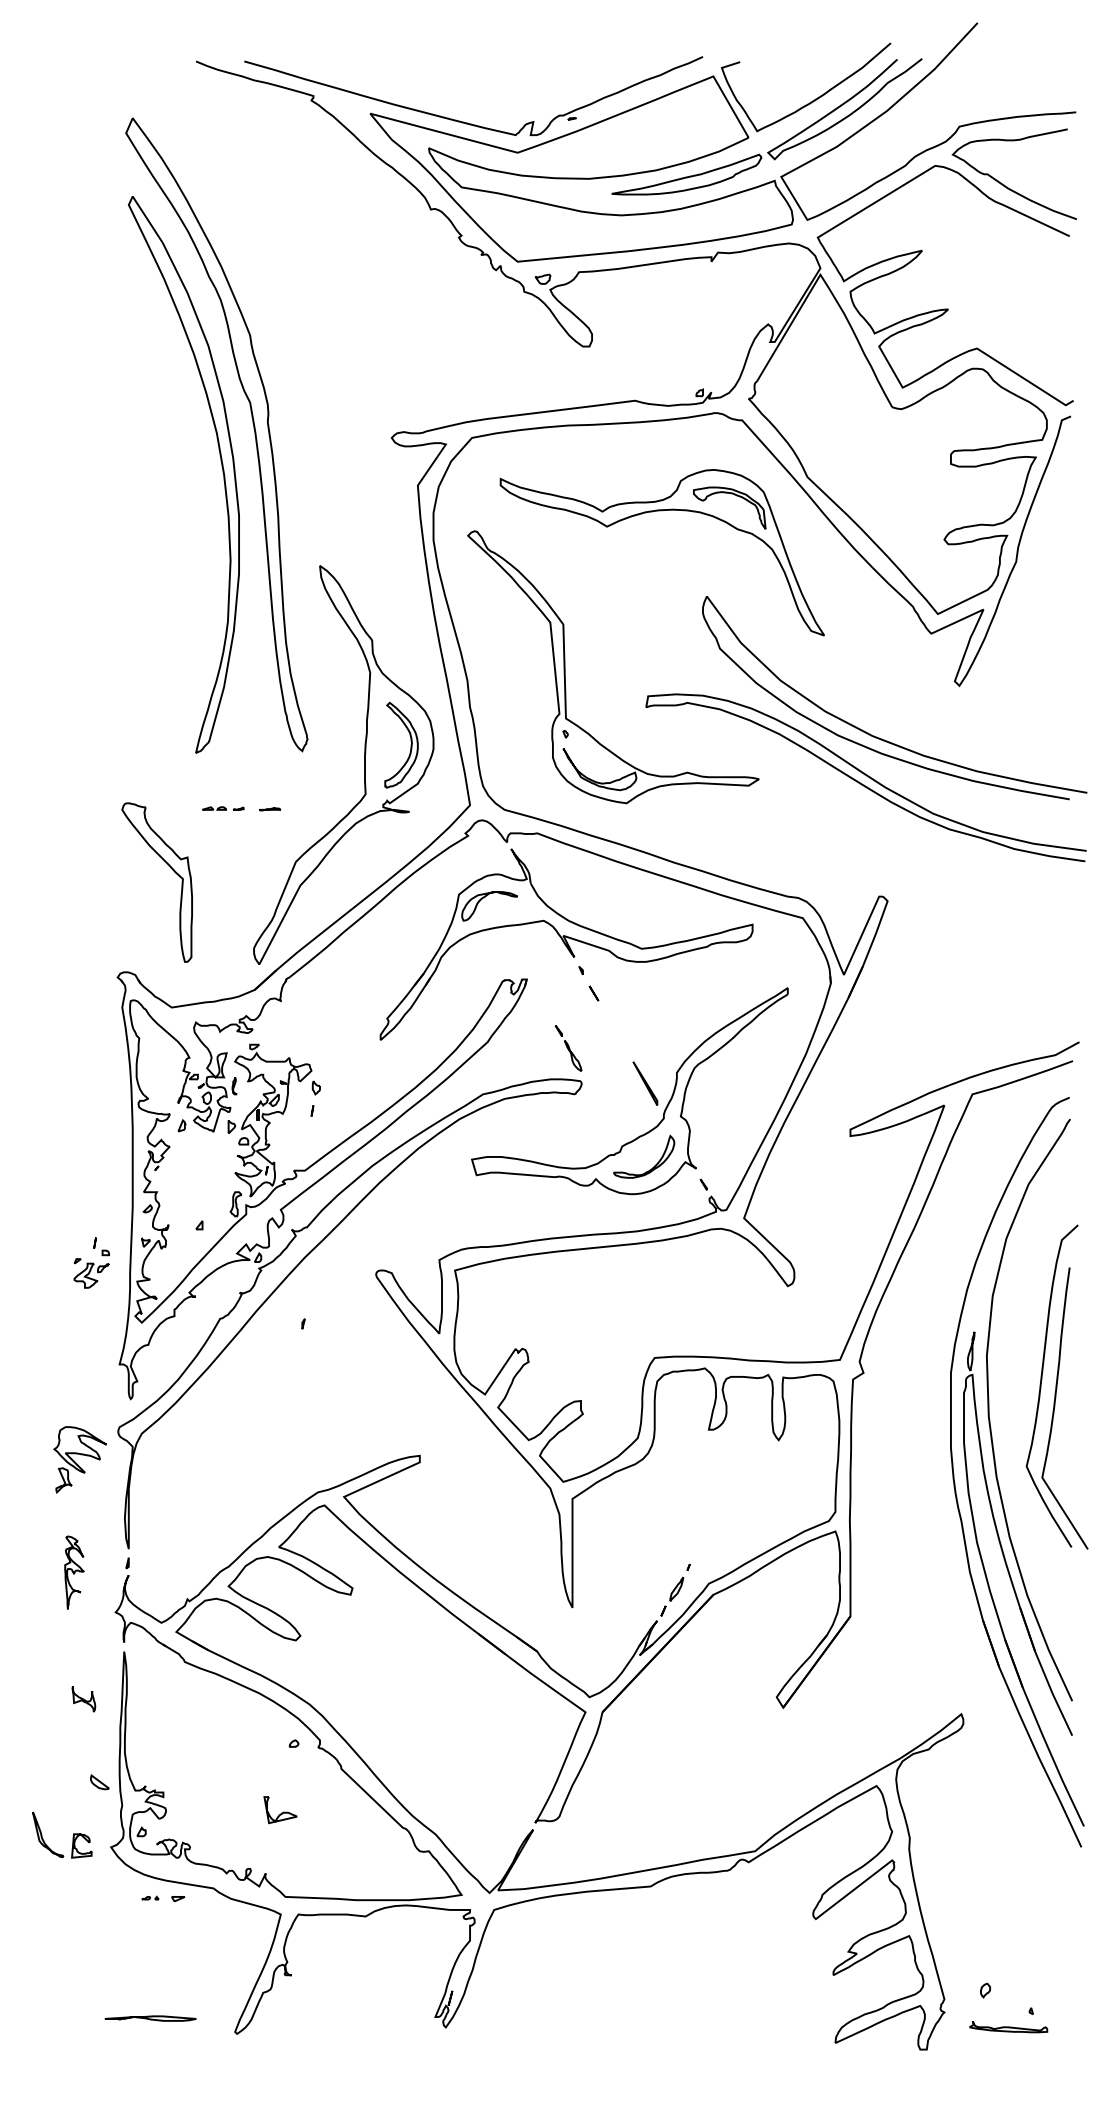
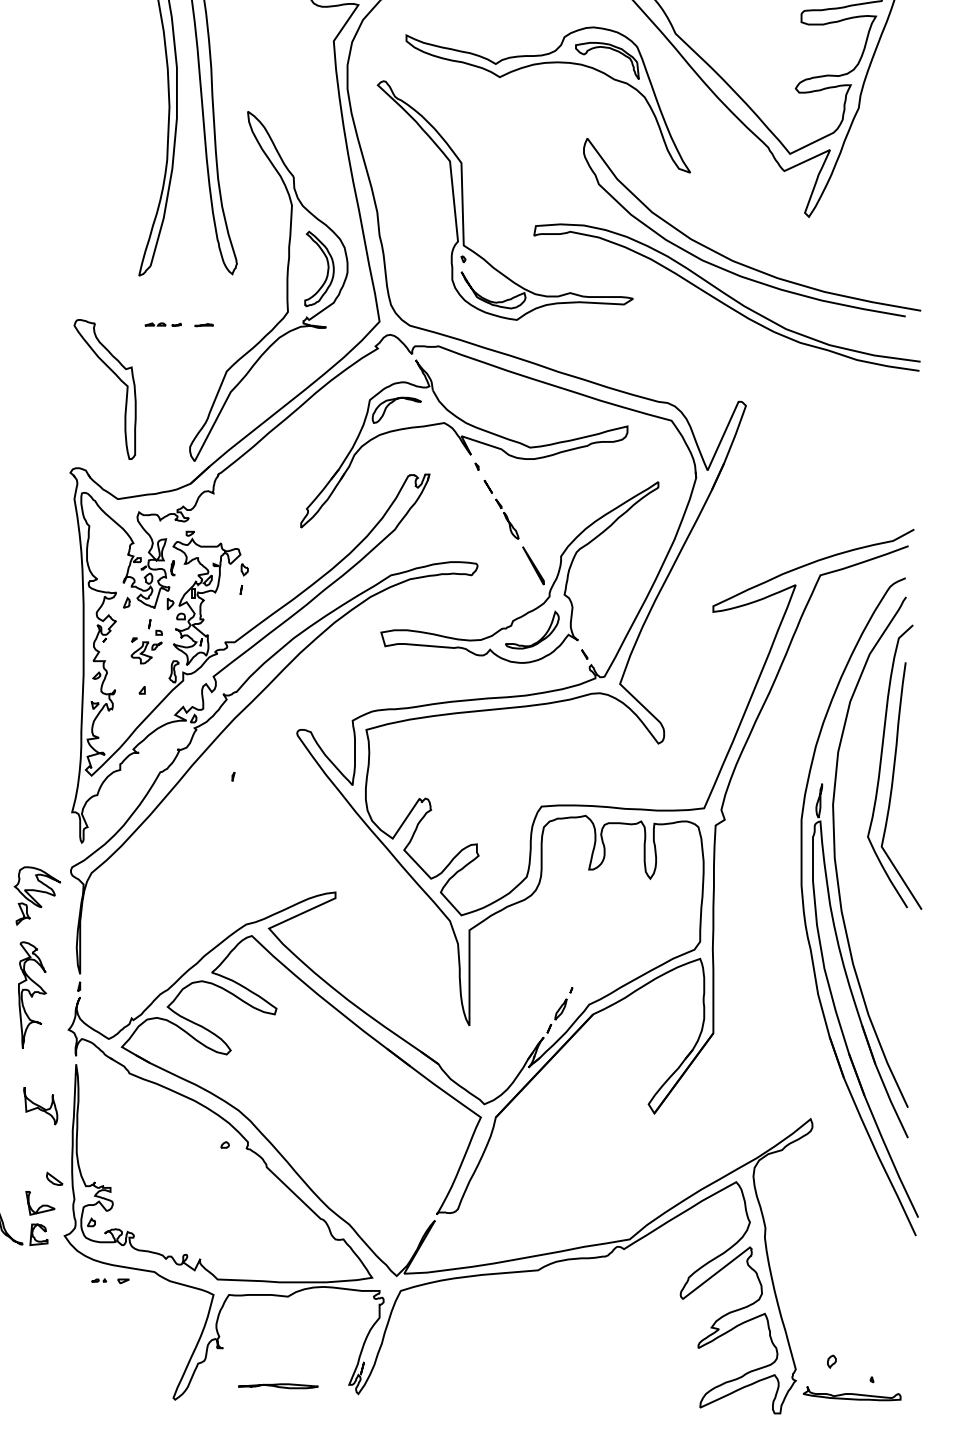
part: (568, 1048) -> (507, 519), moved
part: (91, 1262) -> (146, 641), moved
part: (1056, 1386) -> (894, 766), moved
part: (74, 1572) -> (32, 994), size x1.67
part: (83, 1698) -> (40, 1105), size x1.67
part: (280, 1810) -> (40, 1203), moved
part: (150, 2018) -> (278, 1386), moved
part: (1008, 2026) -> (852, 1393), size x1.43

